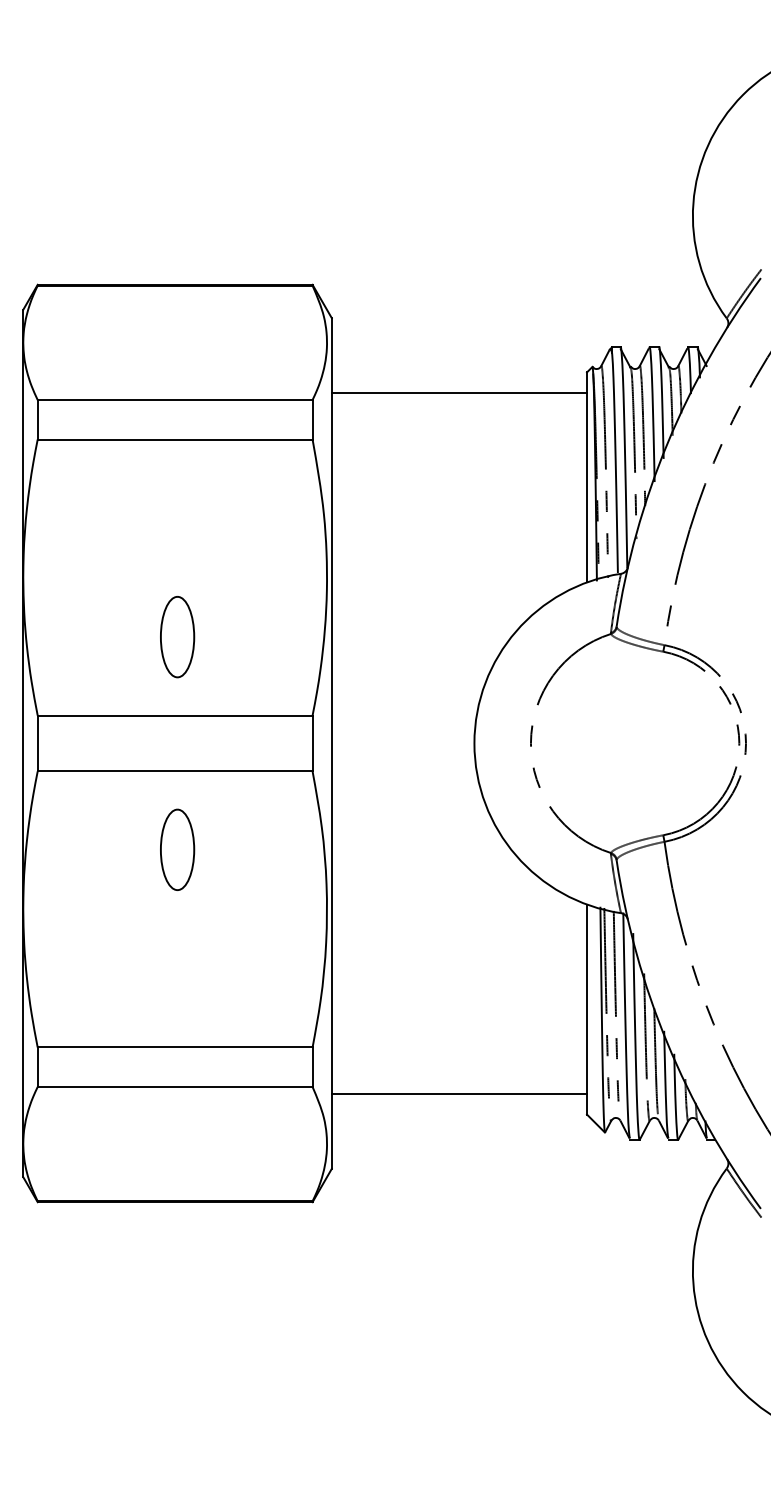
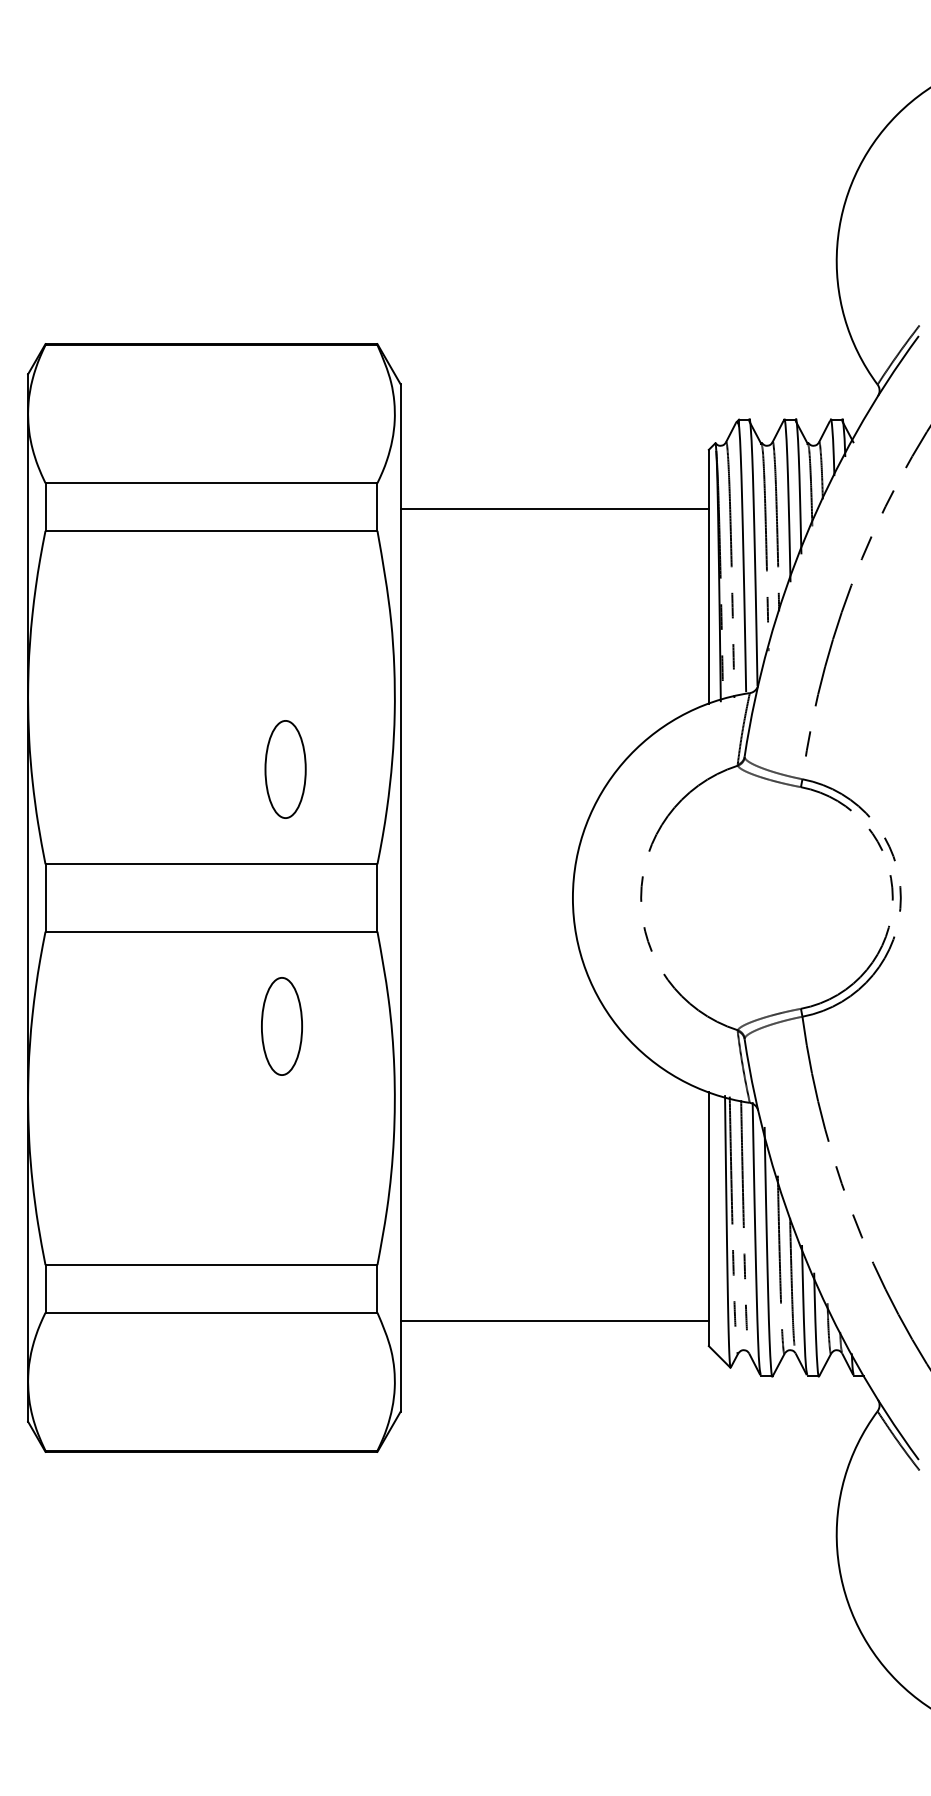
line: (459, 393) -> (554, 509), moved
part: (177, 637) -> (285, 769), moved
part: (177, 849) -> (281, 1026), moved

